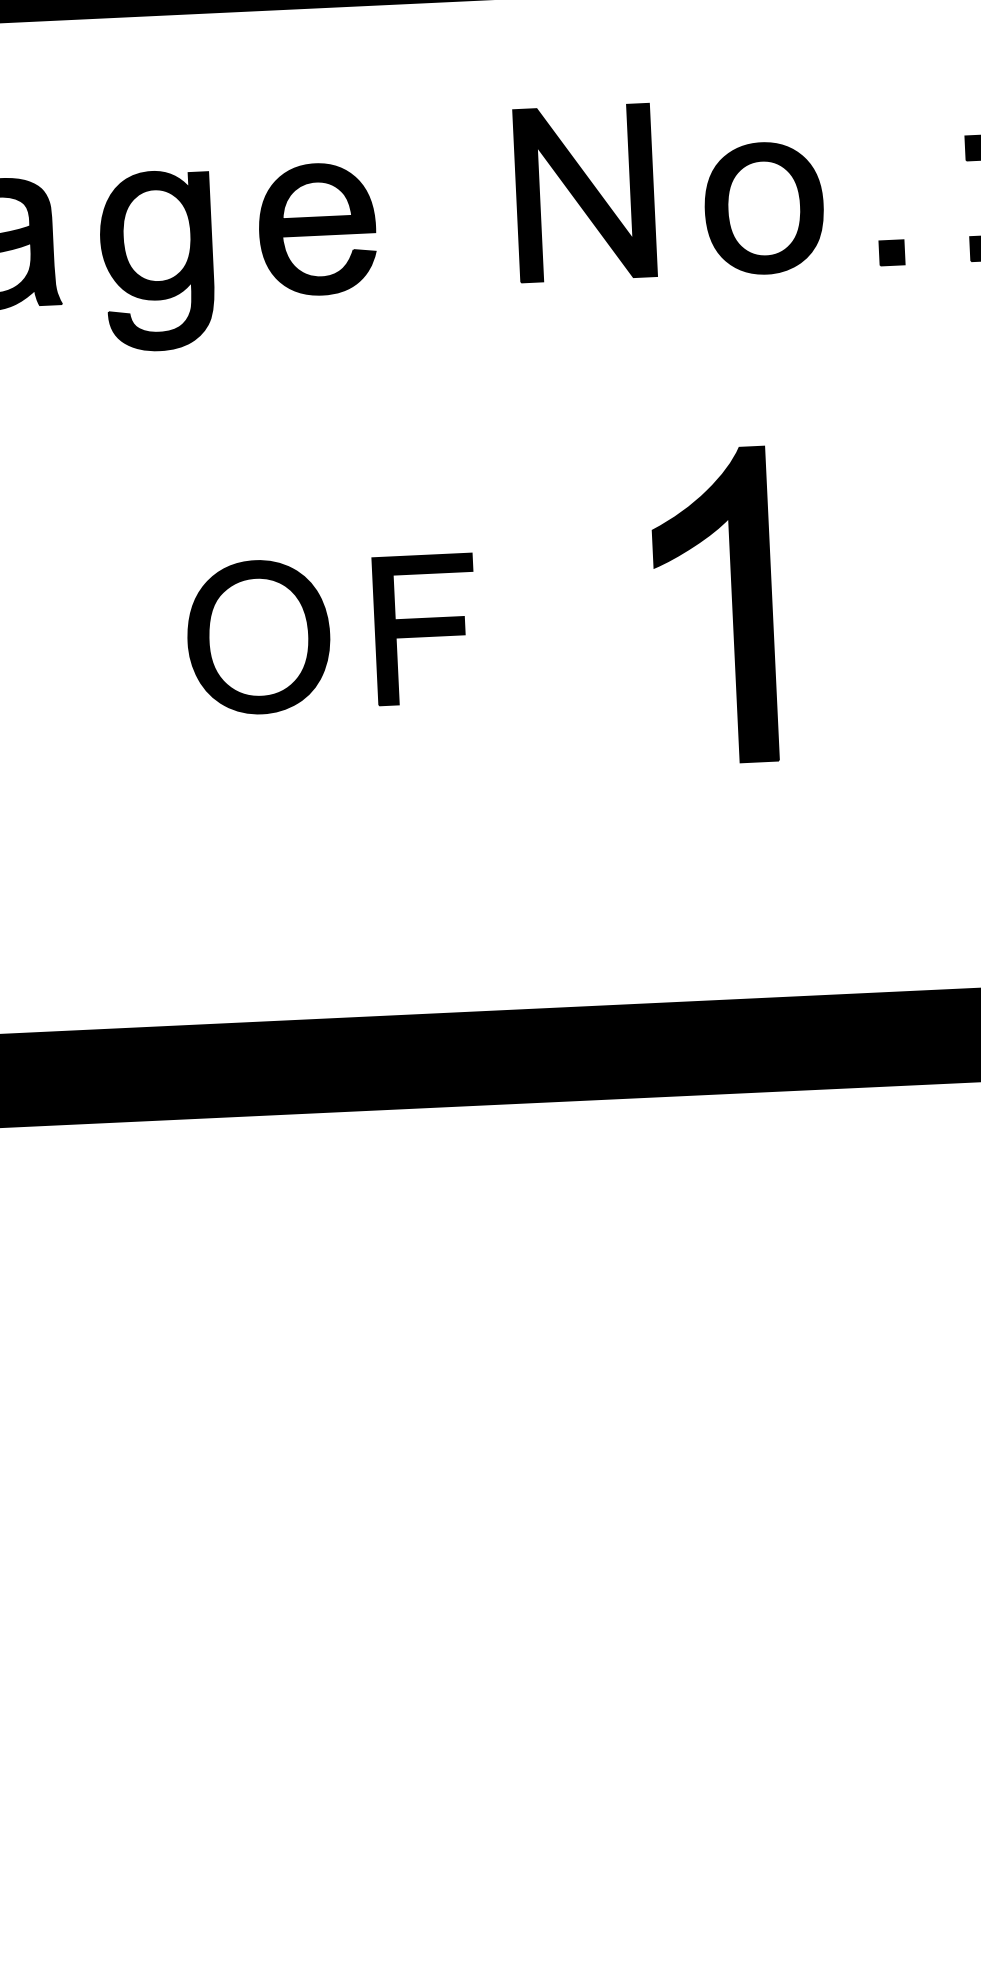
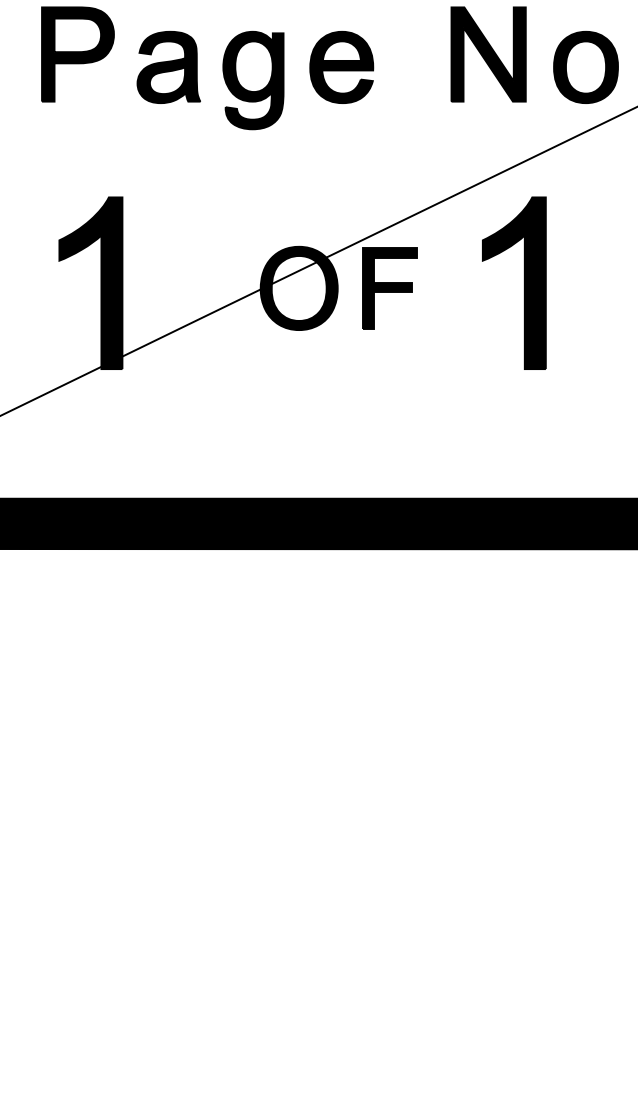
part: (732, 604) -> (524, 282), moved

